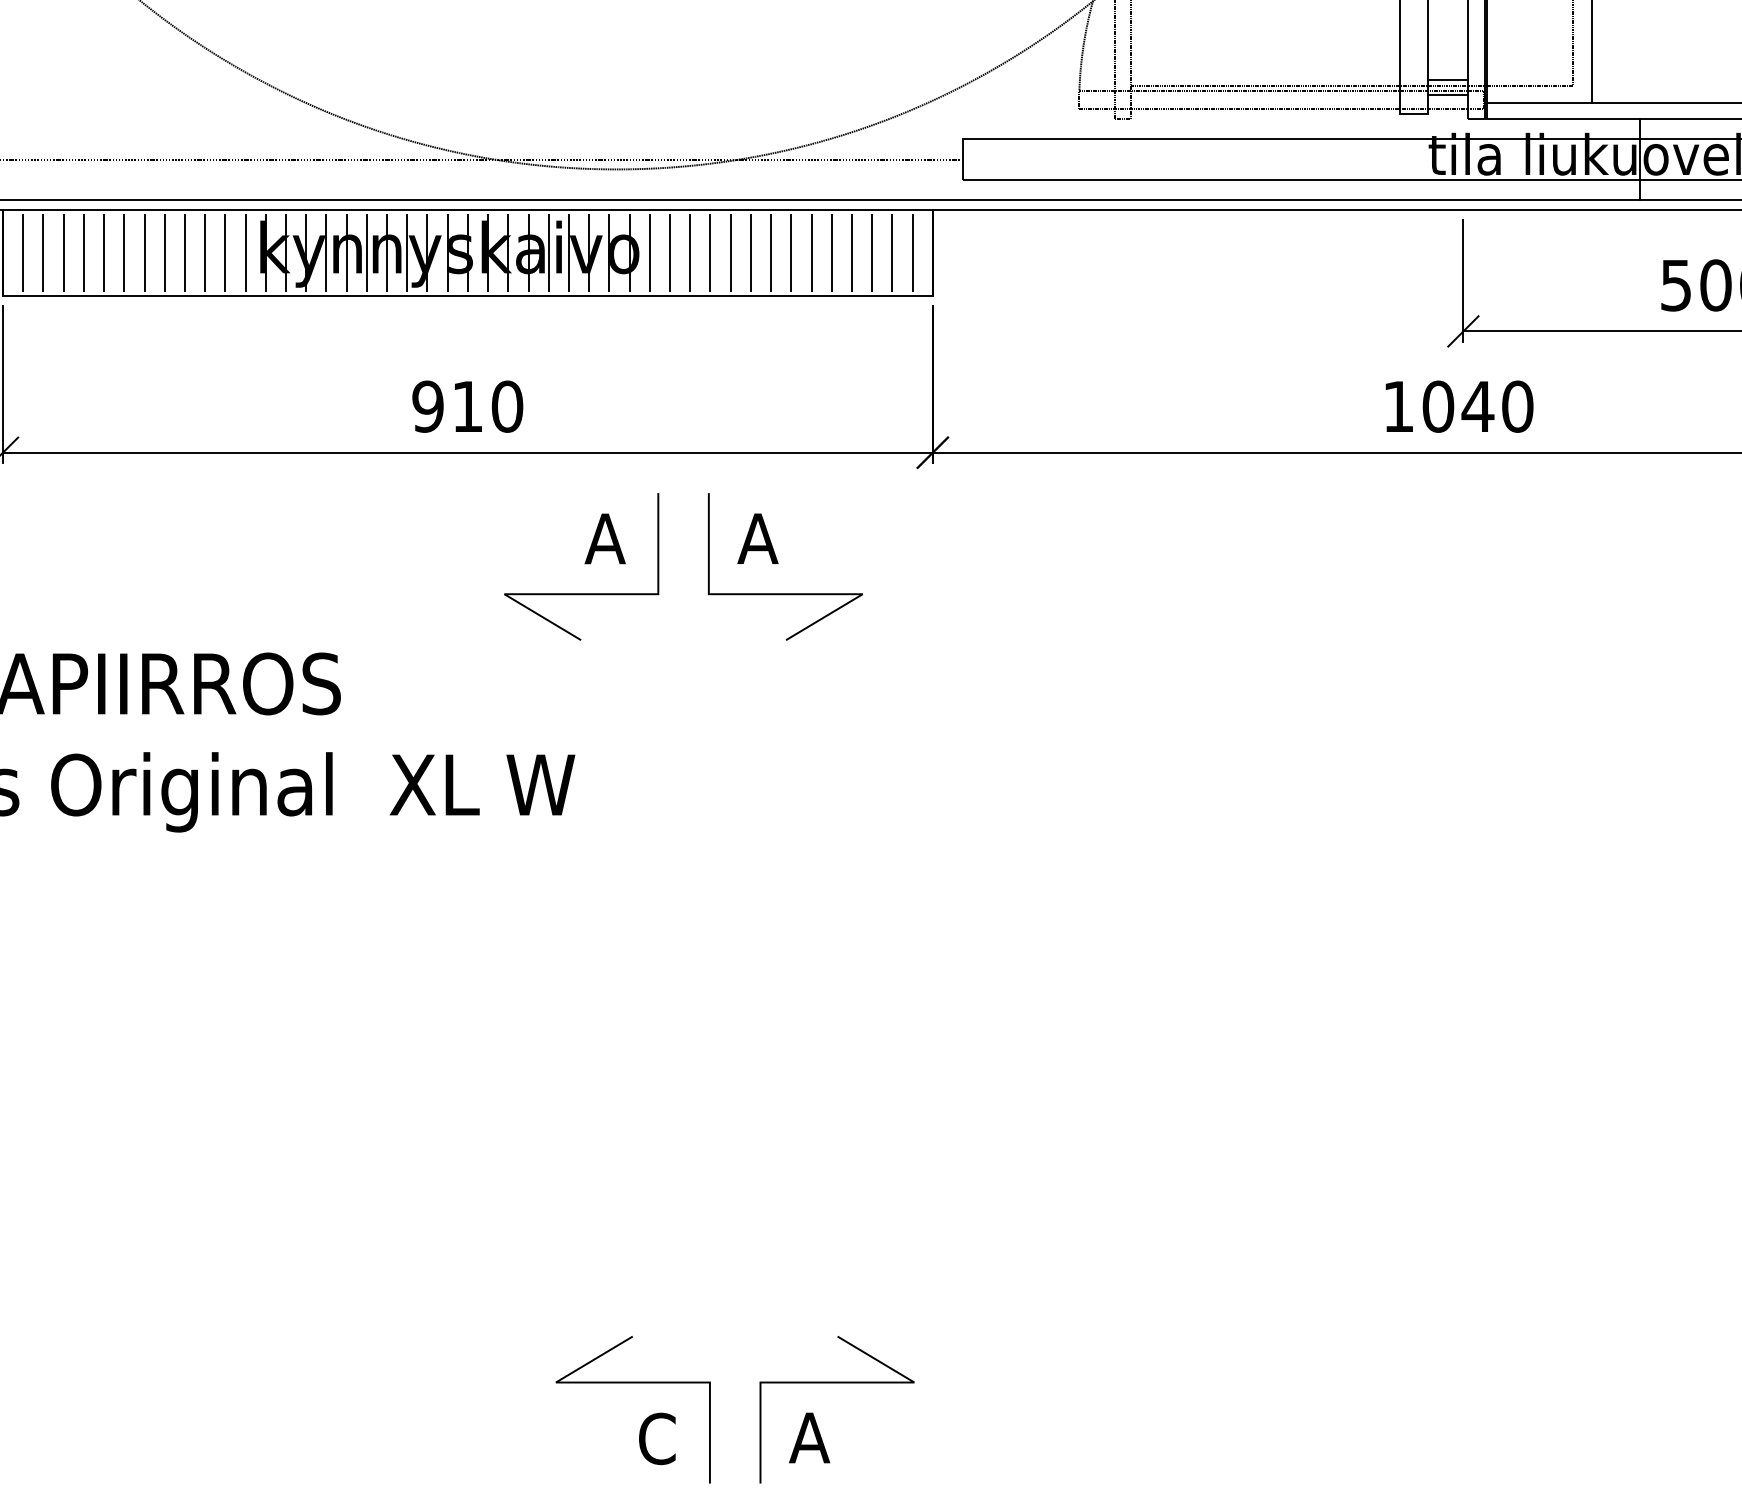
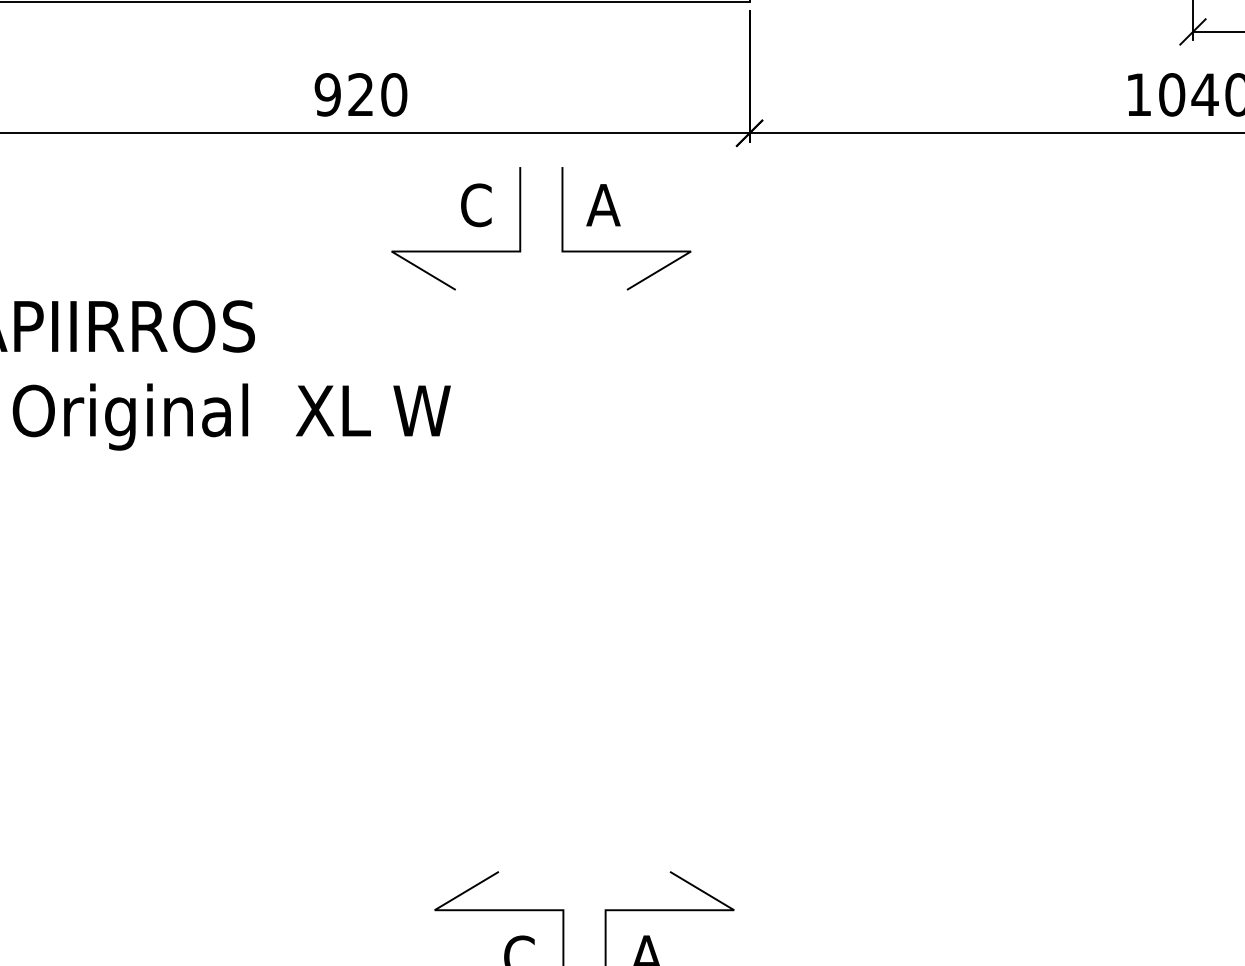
text: (466, 405) -> (359, 93), 910 -> 920
text: (604, 538) -> (475, 204), A -> C

